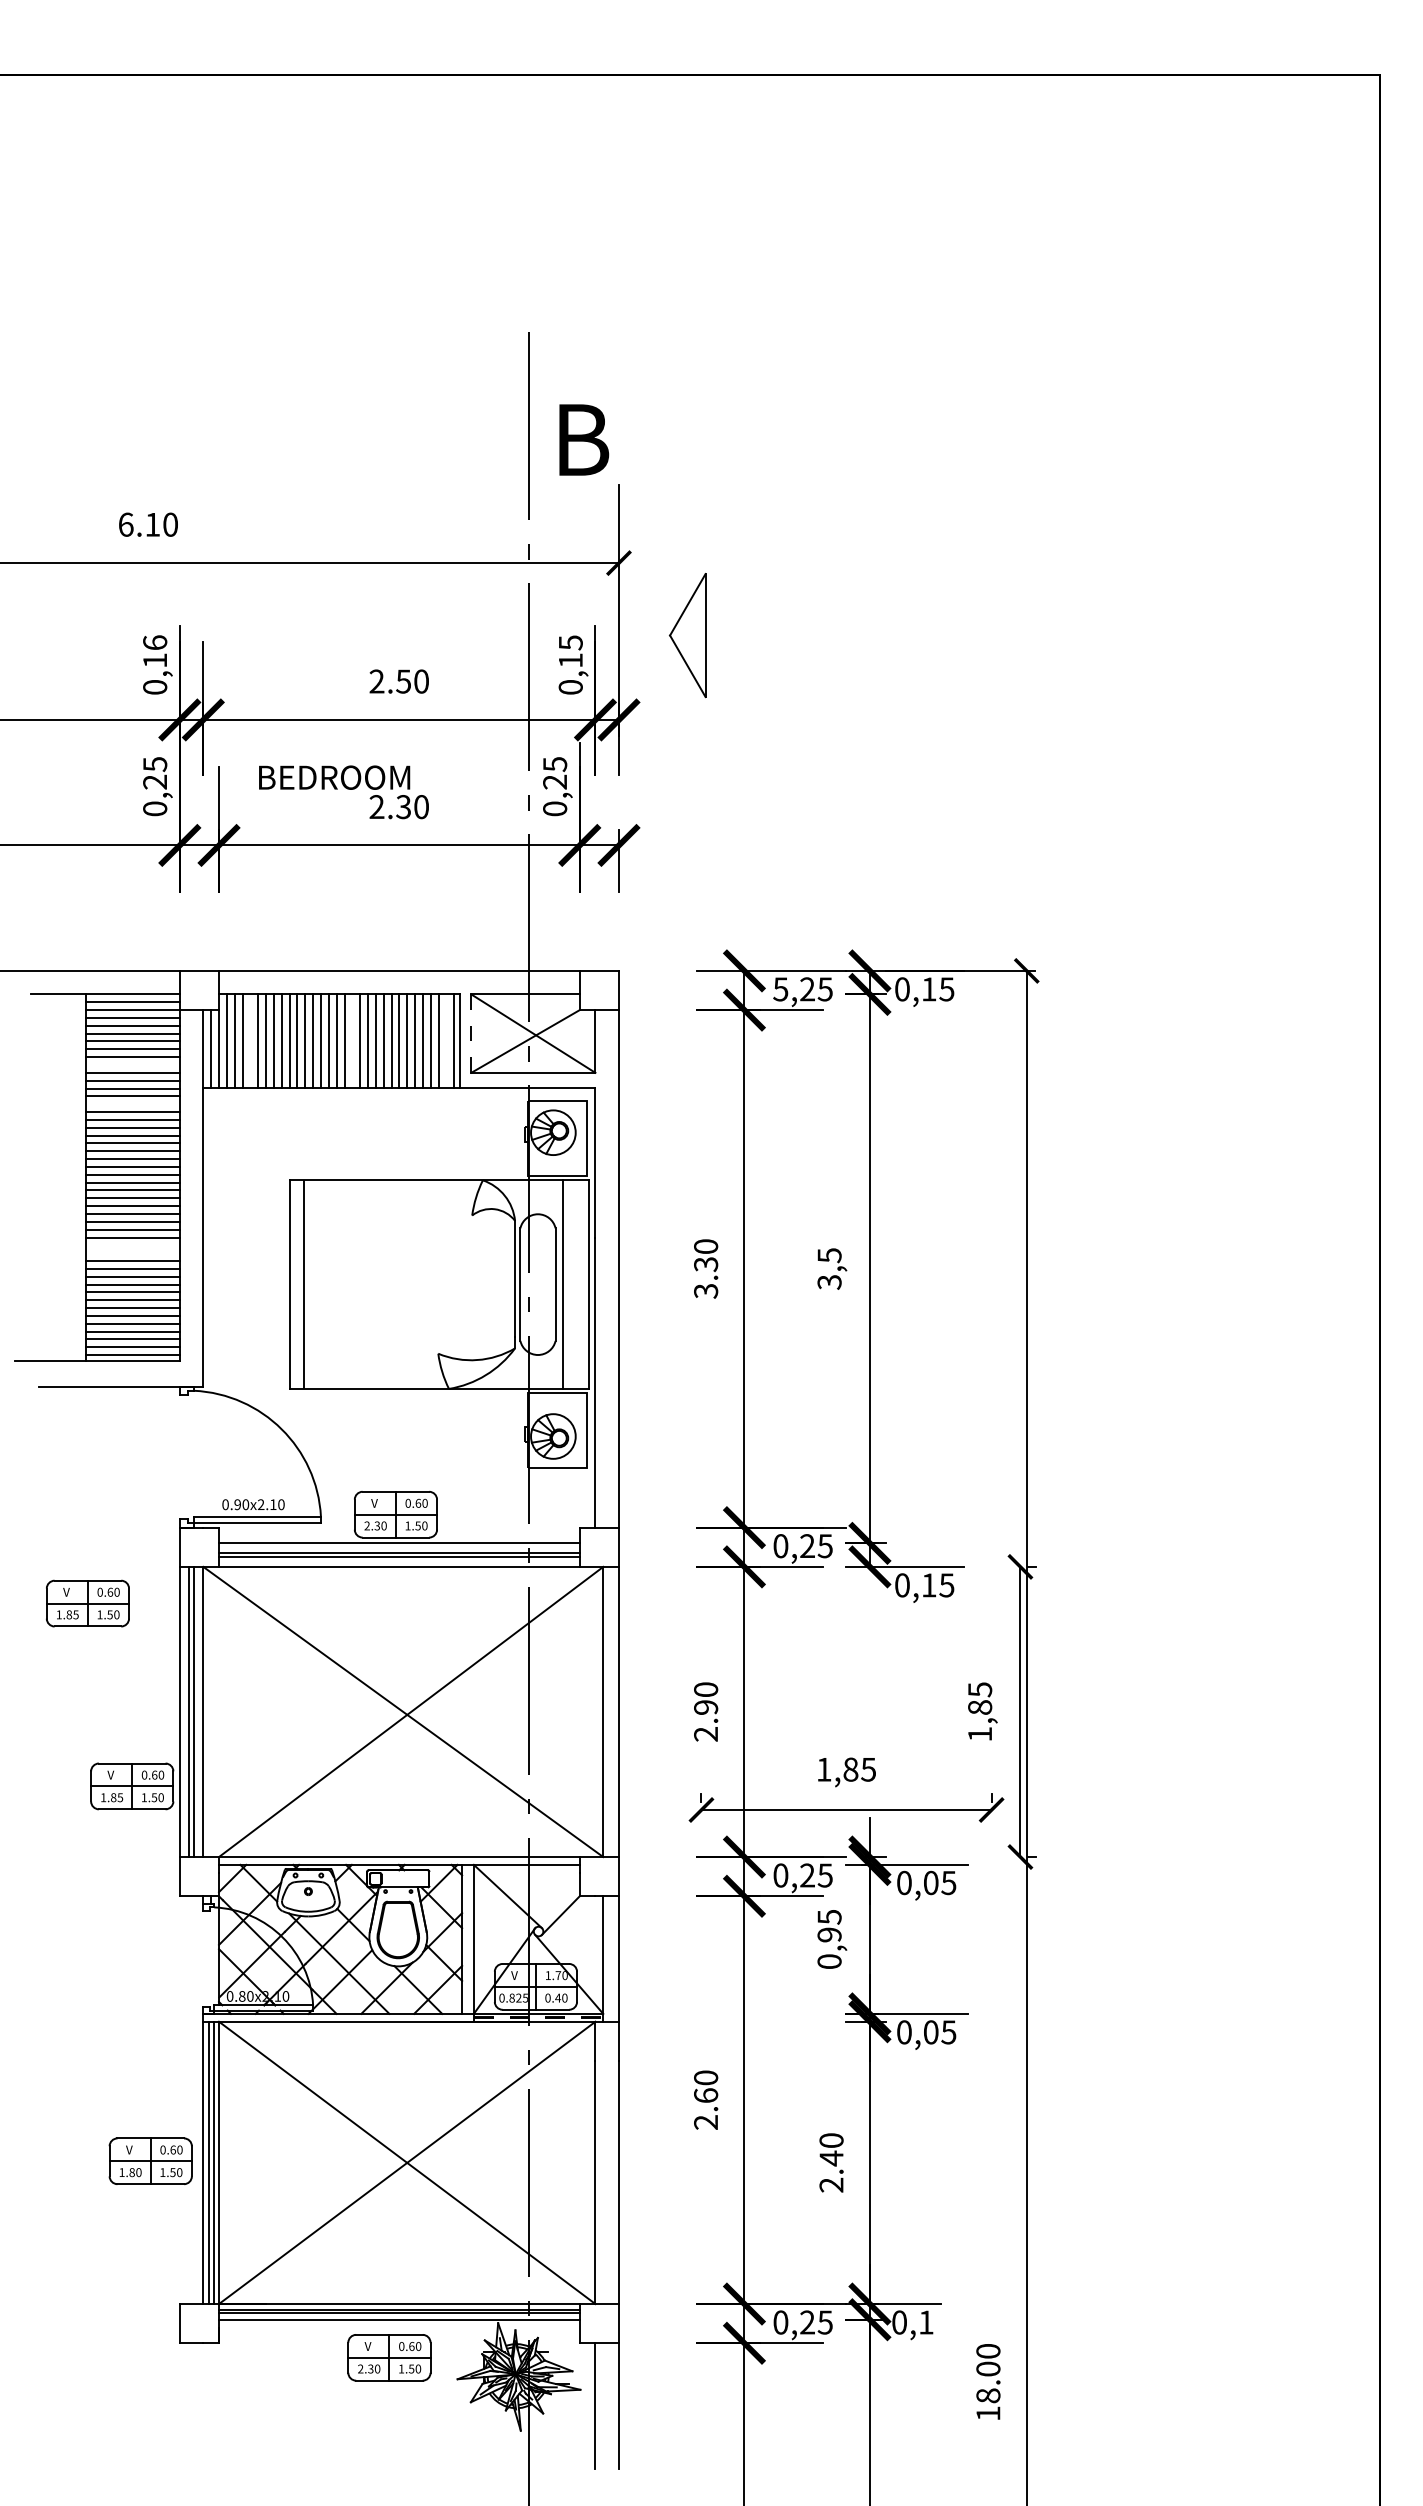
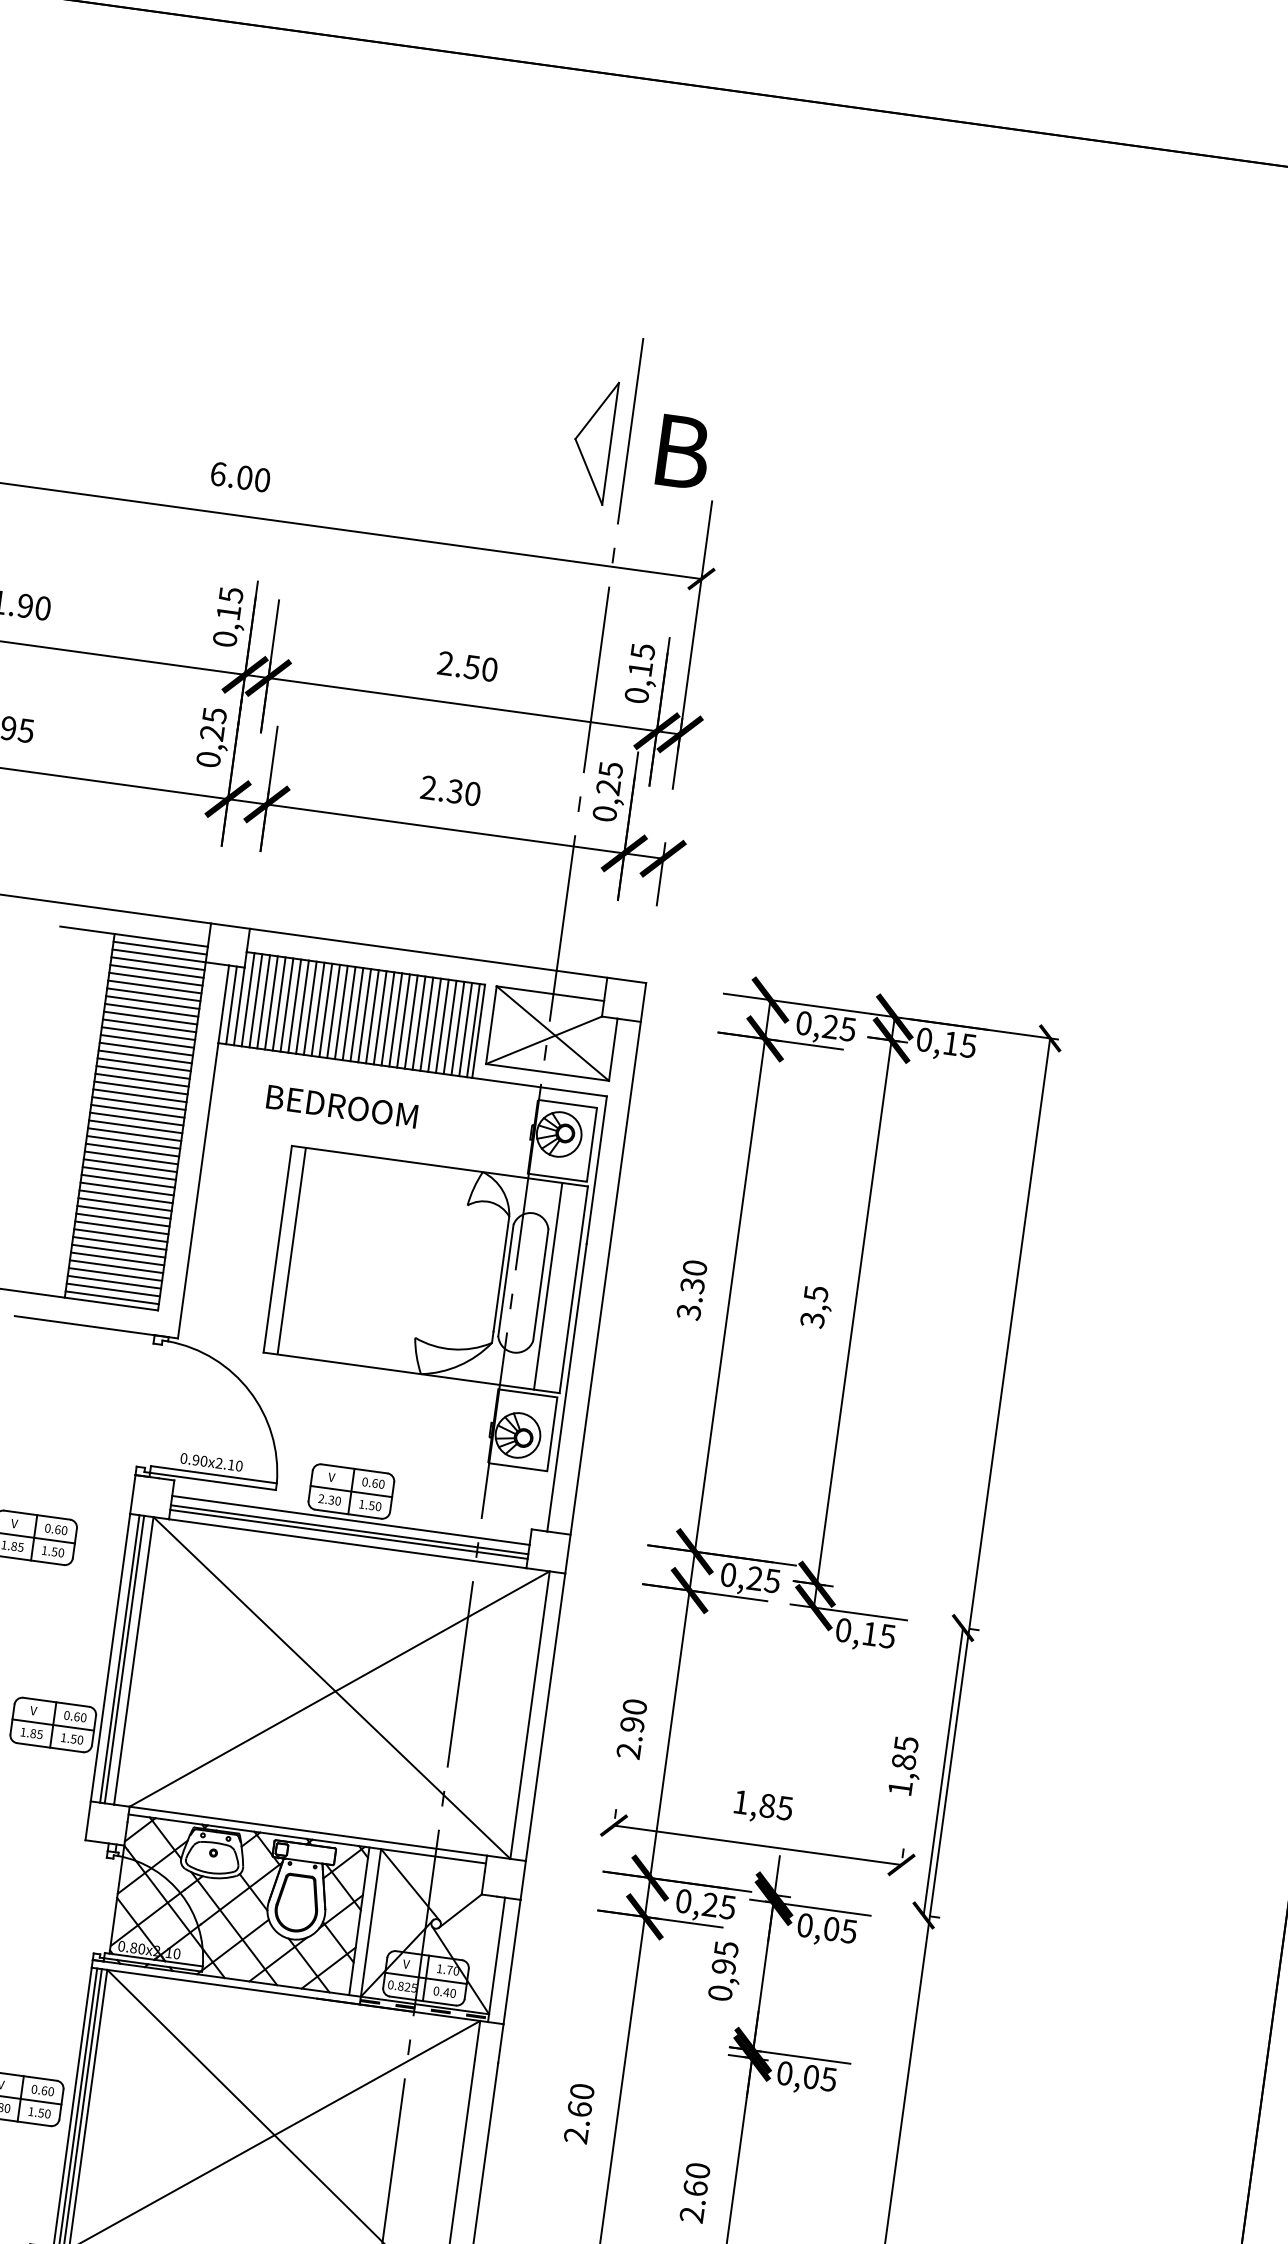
text: (152, 524) -> (244, 477), 6.10 -> 6.00
part: (687, 635) -> (592, 441), moved
text: (155, 642) -> (231, 594), 0,16 -> 0,15
text: (334, 777) -> (342, 1106), moved
text: (780, 989) -> (803, 1023), 5,25 -> 0,25
line: (471, 1033) -> (491, 1025), dashed -> solid
line: (250, 1041) -> (271, 1002), added
line: (352, 1041) -> (372, 1016), added
line: (446, 1041) -> (465, 1029), added
line: (132, 1065) -> (151, 1010), added
line: (132, 1104) -> (146, 1049), added
line: (132, 1245) -> (126, 1189), added
line: (132, 1253) -> (125, 1197), added
text: (831, 2158) -> (695, 2188), 2.40 -> 2.60

